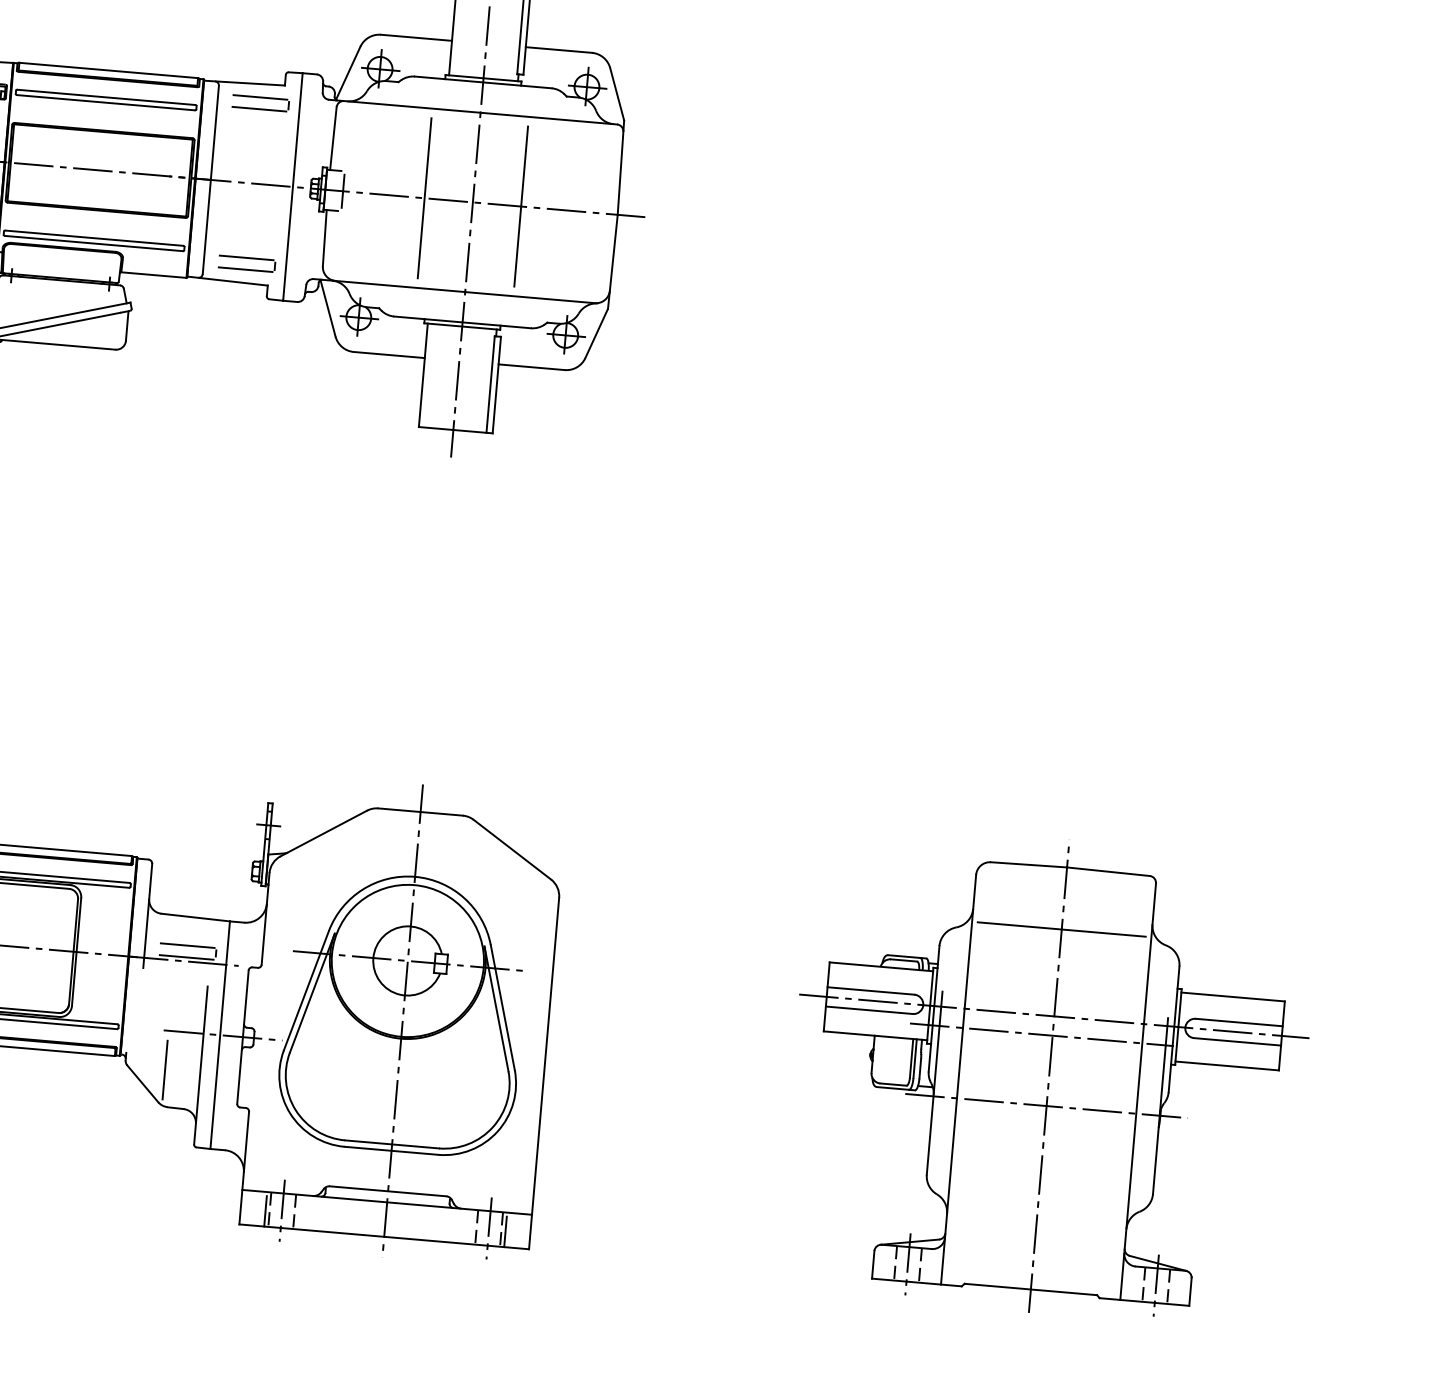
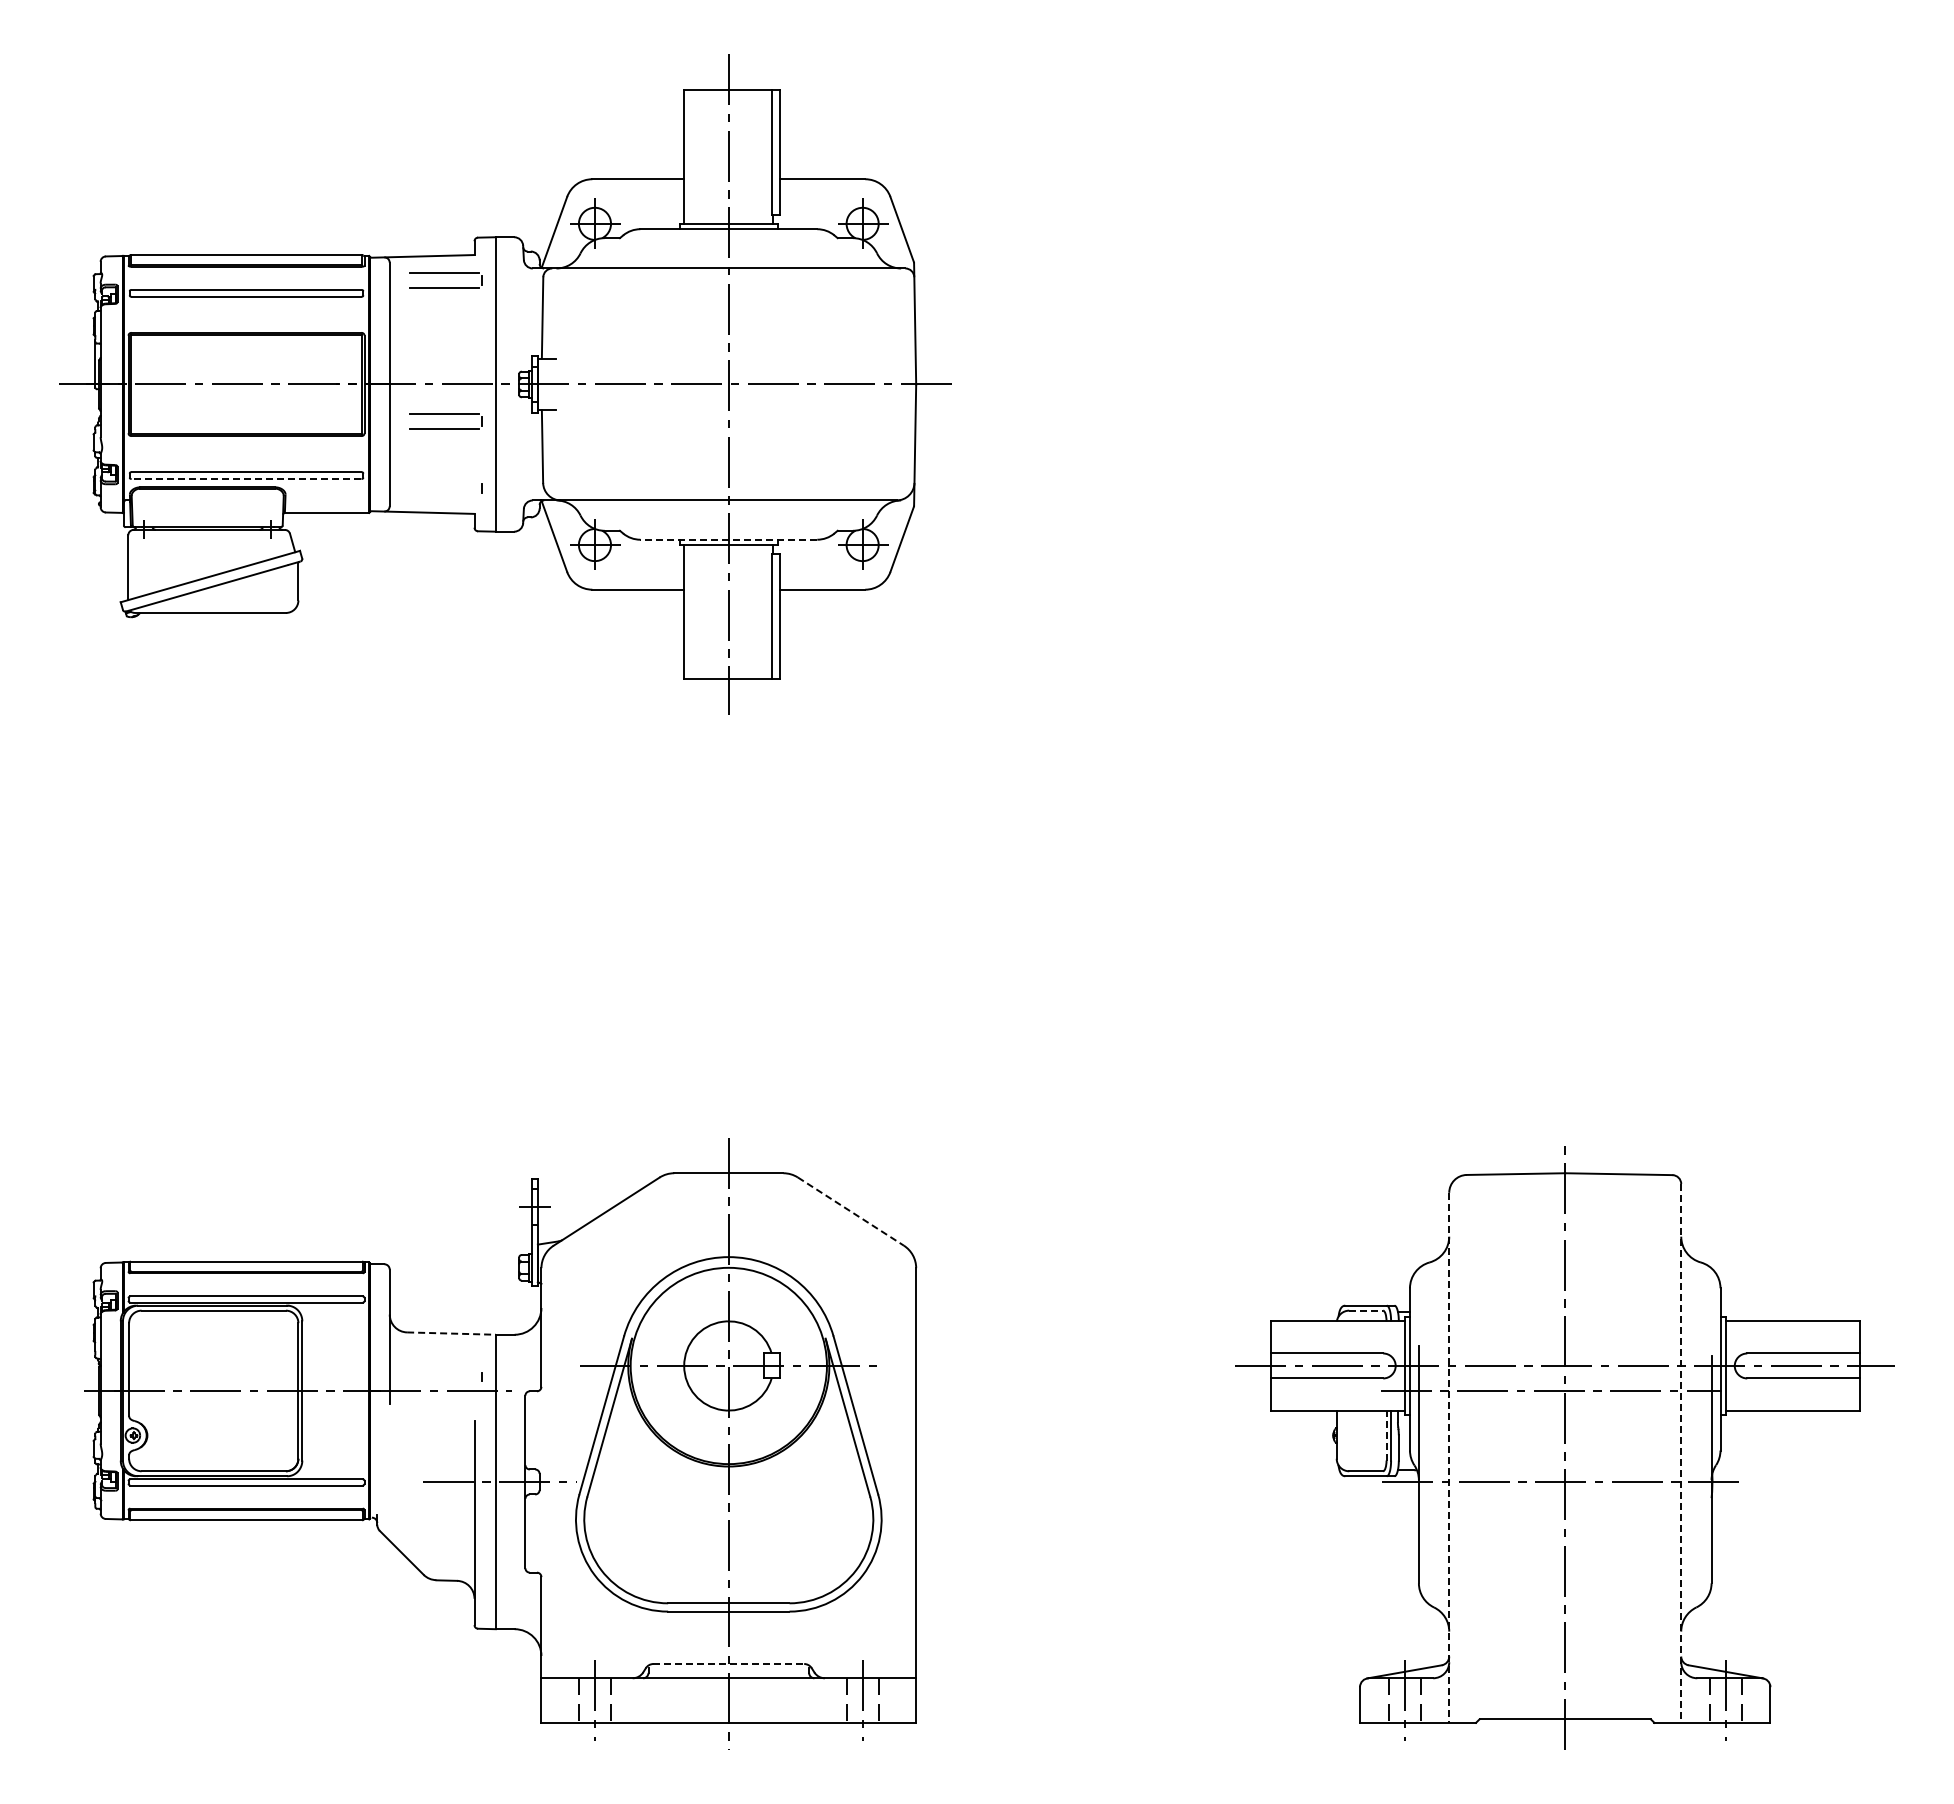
line: (342, 191) -> (560, 384), removed
line: (424, 197) -> (666, 383), removed
line: (521, 205) -> (791, 383), removed
part: (251, 206) -> (445, 414), added
line: (93, 243) -> (246, 479), solid -> dashed
line: (246, 257) -> (444, 480), removed
line: (245, 269) -> (444, 495), removed
line: (462, 322) -> (728, 539), solid -> dashed
line: (512, 849) -> (851, 1211), solid -> dashed
line: (196, 917) -> (452, 1333), solid -> dashed
line: (1061, 929) -> (1564, 1253), removed
line: (187, 945) -> (444, 1370), removed
line: (186, 957) -> (444, 1385), removed
line: (904, 960) -> (1366, 1310), solid -> dashed
line: (911, 1058) -> (1386, 1435), solid -> dashed
line: (165, 1069) -> (429, 1532), removed
line: (958, 1080) -> (1449, 1458), solid -> dashed
line: (1138, 1091) -> (1681, 1453), solid -> dashed
line: (388, 1191) -> (729, 1664), solid -> dashed
line: (265, 1210) -> (573, 1702), removed
line: (505, 1231) -> (884, 1702), removed

